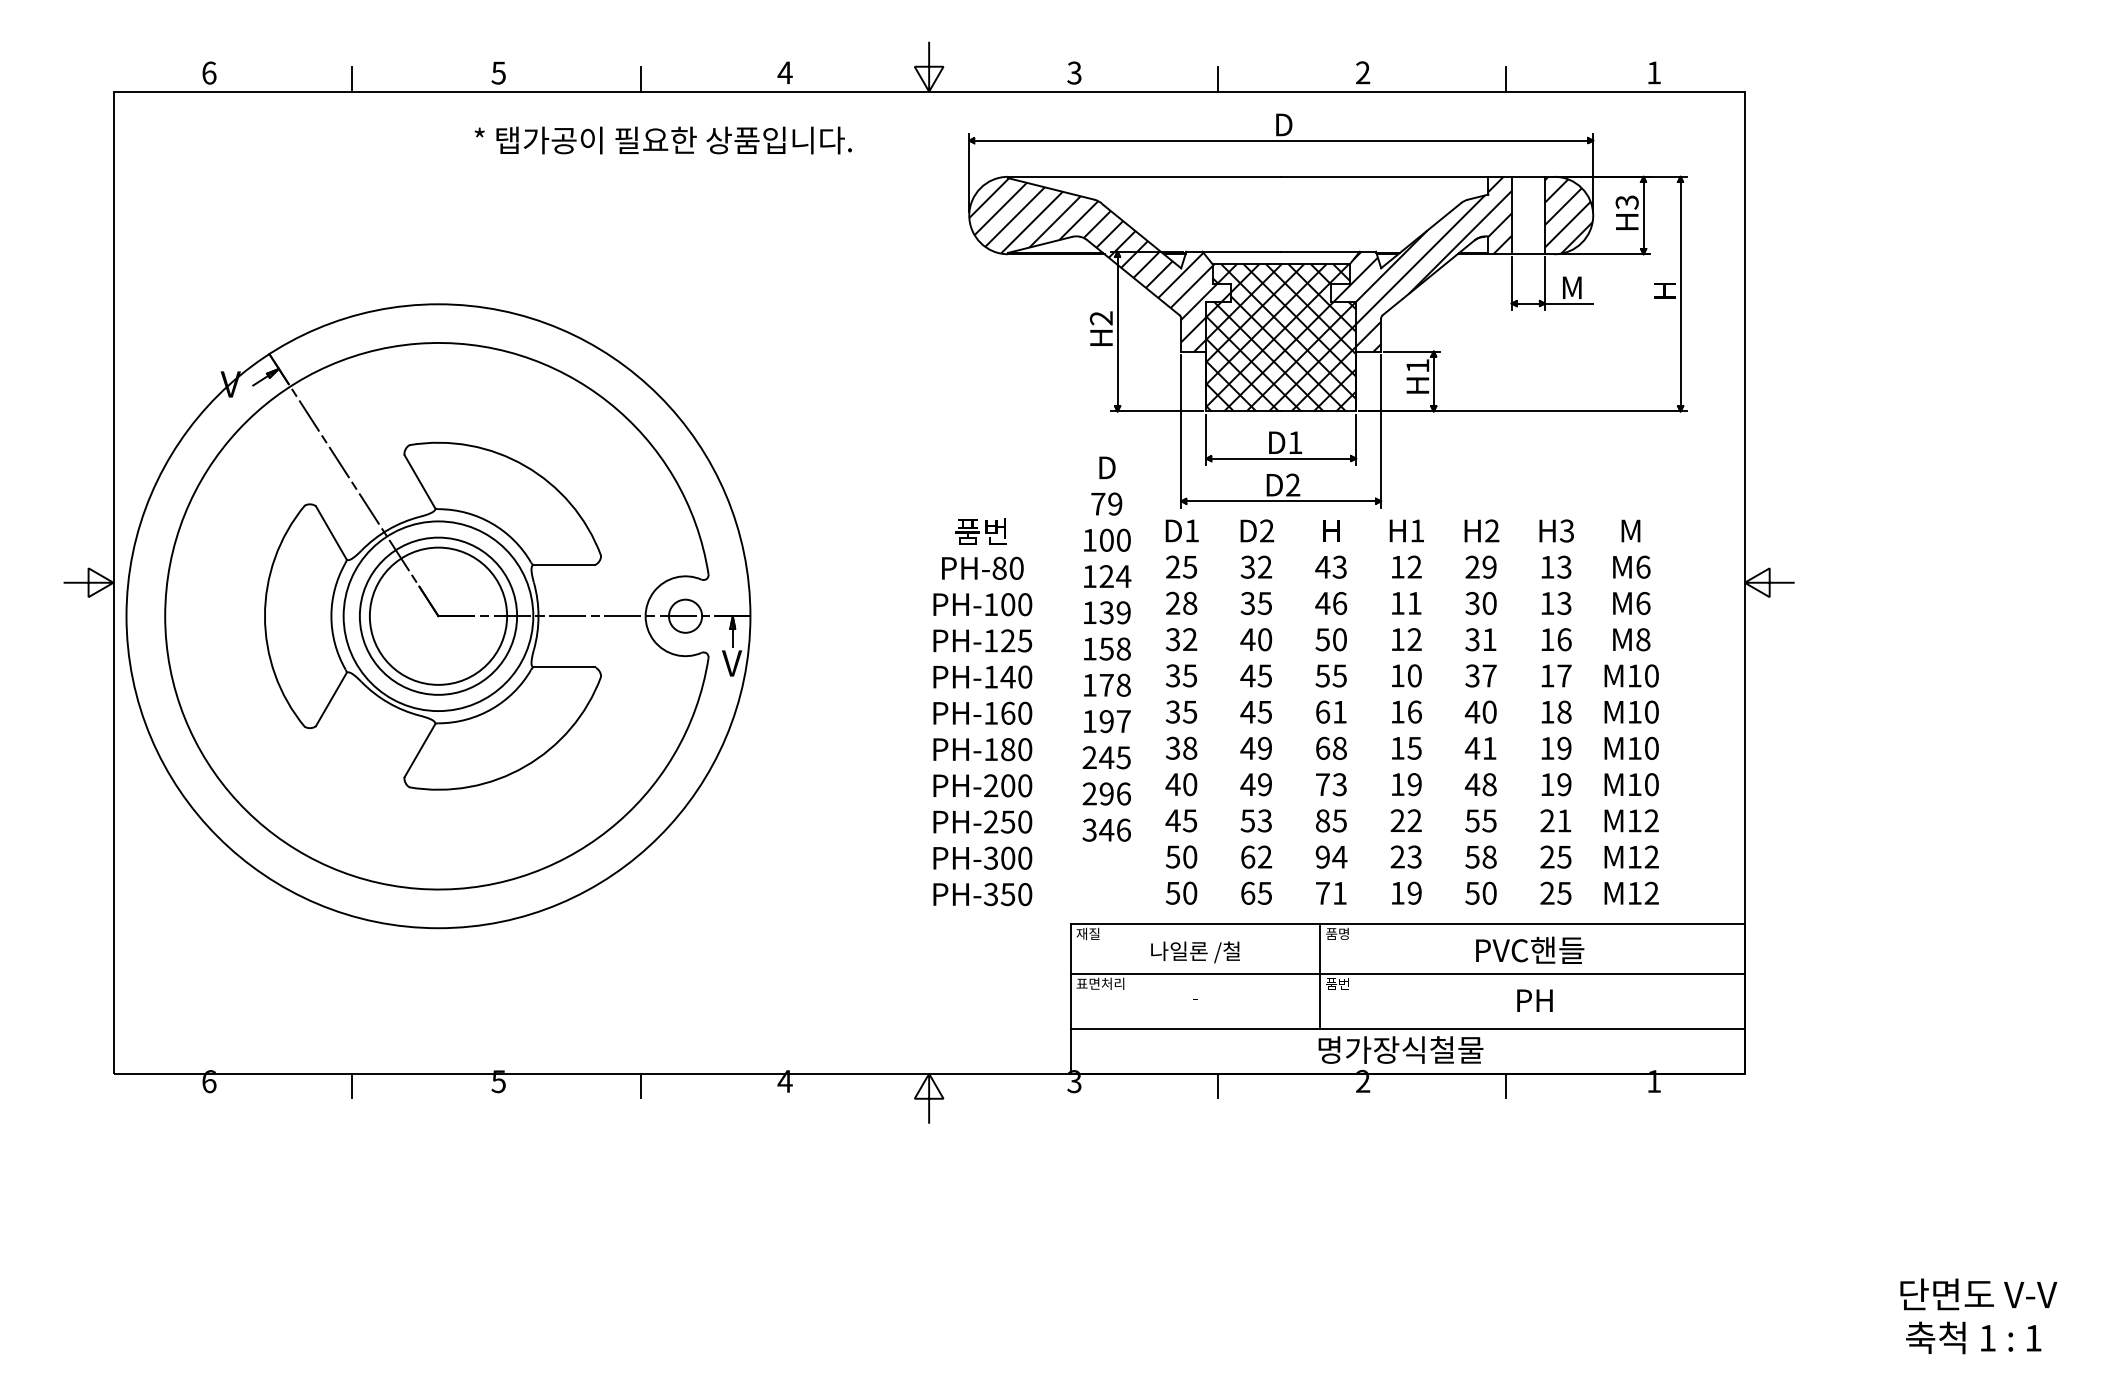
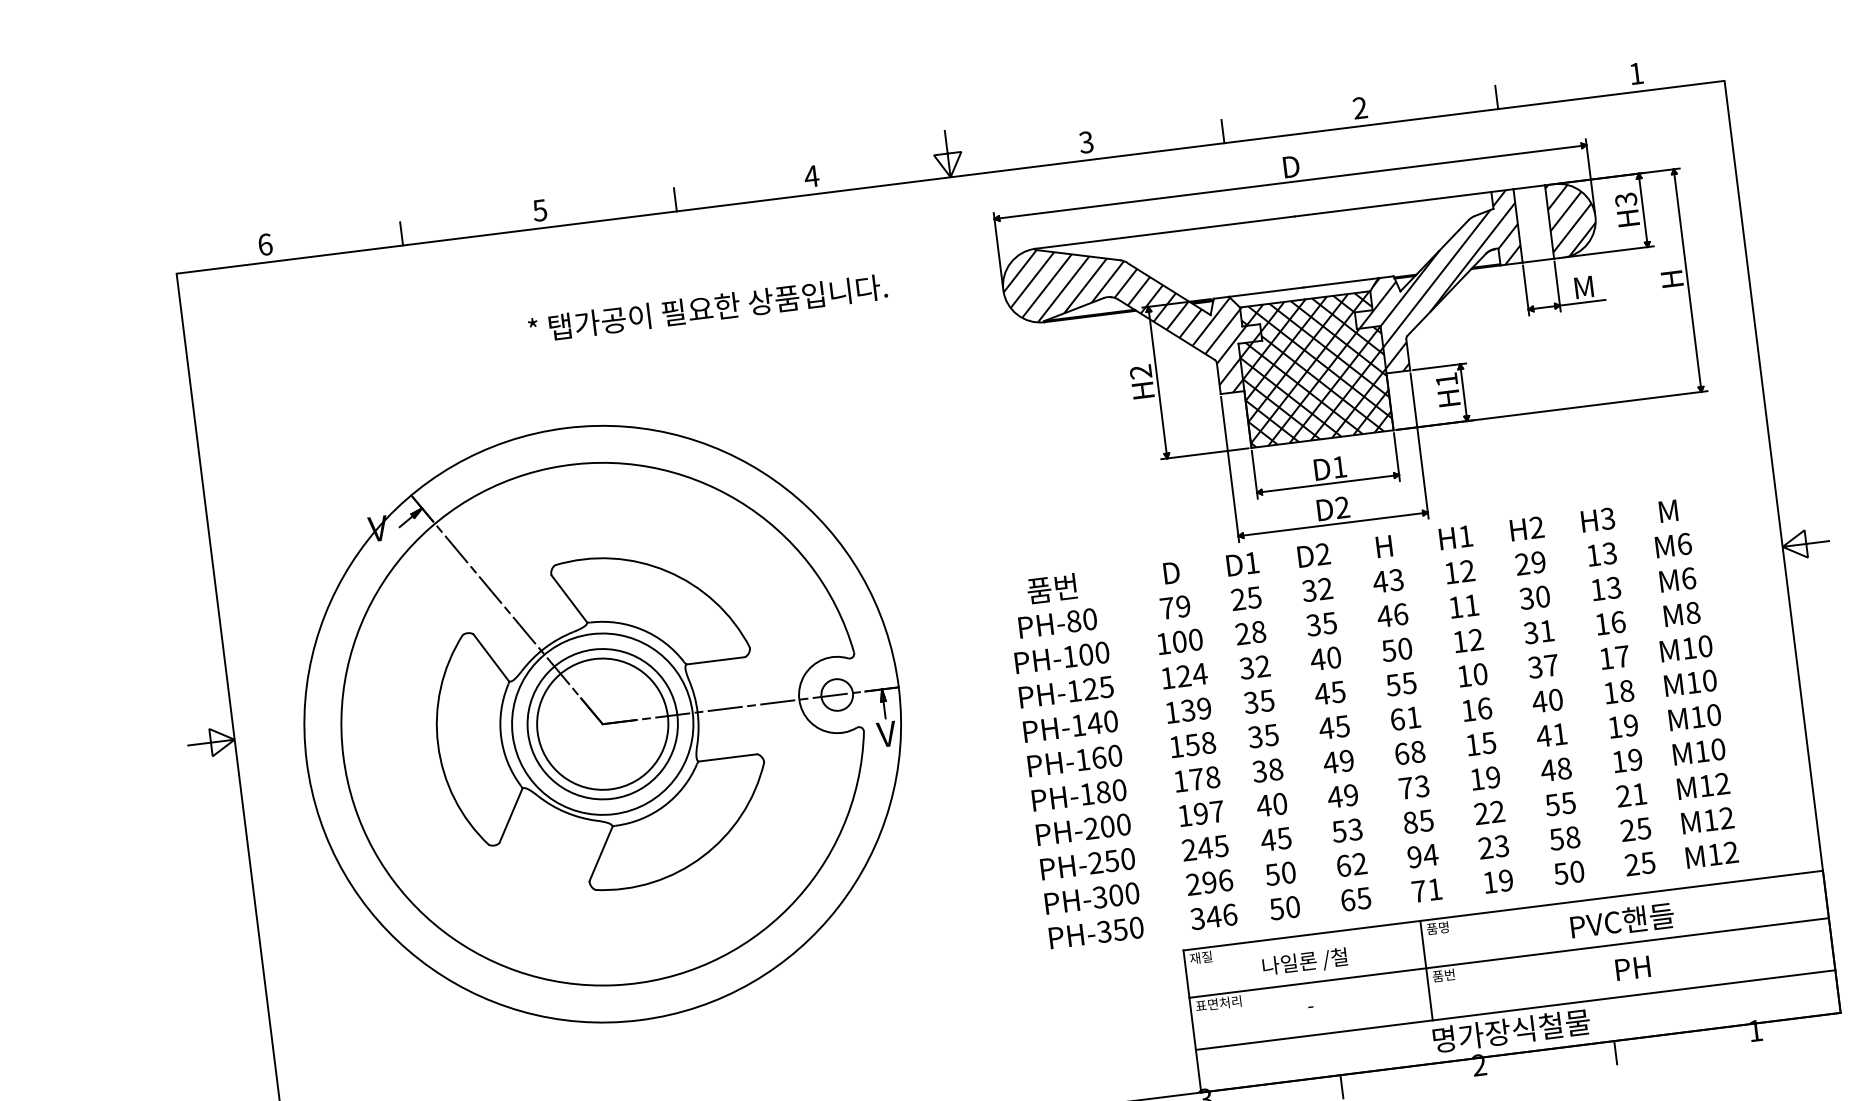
text: (662, 140) -> (707, 308), moved
part: (438, 616) -> (602, 724), moved
text: (1106, 648) -> (1192, 744), moved

